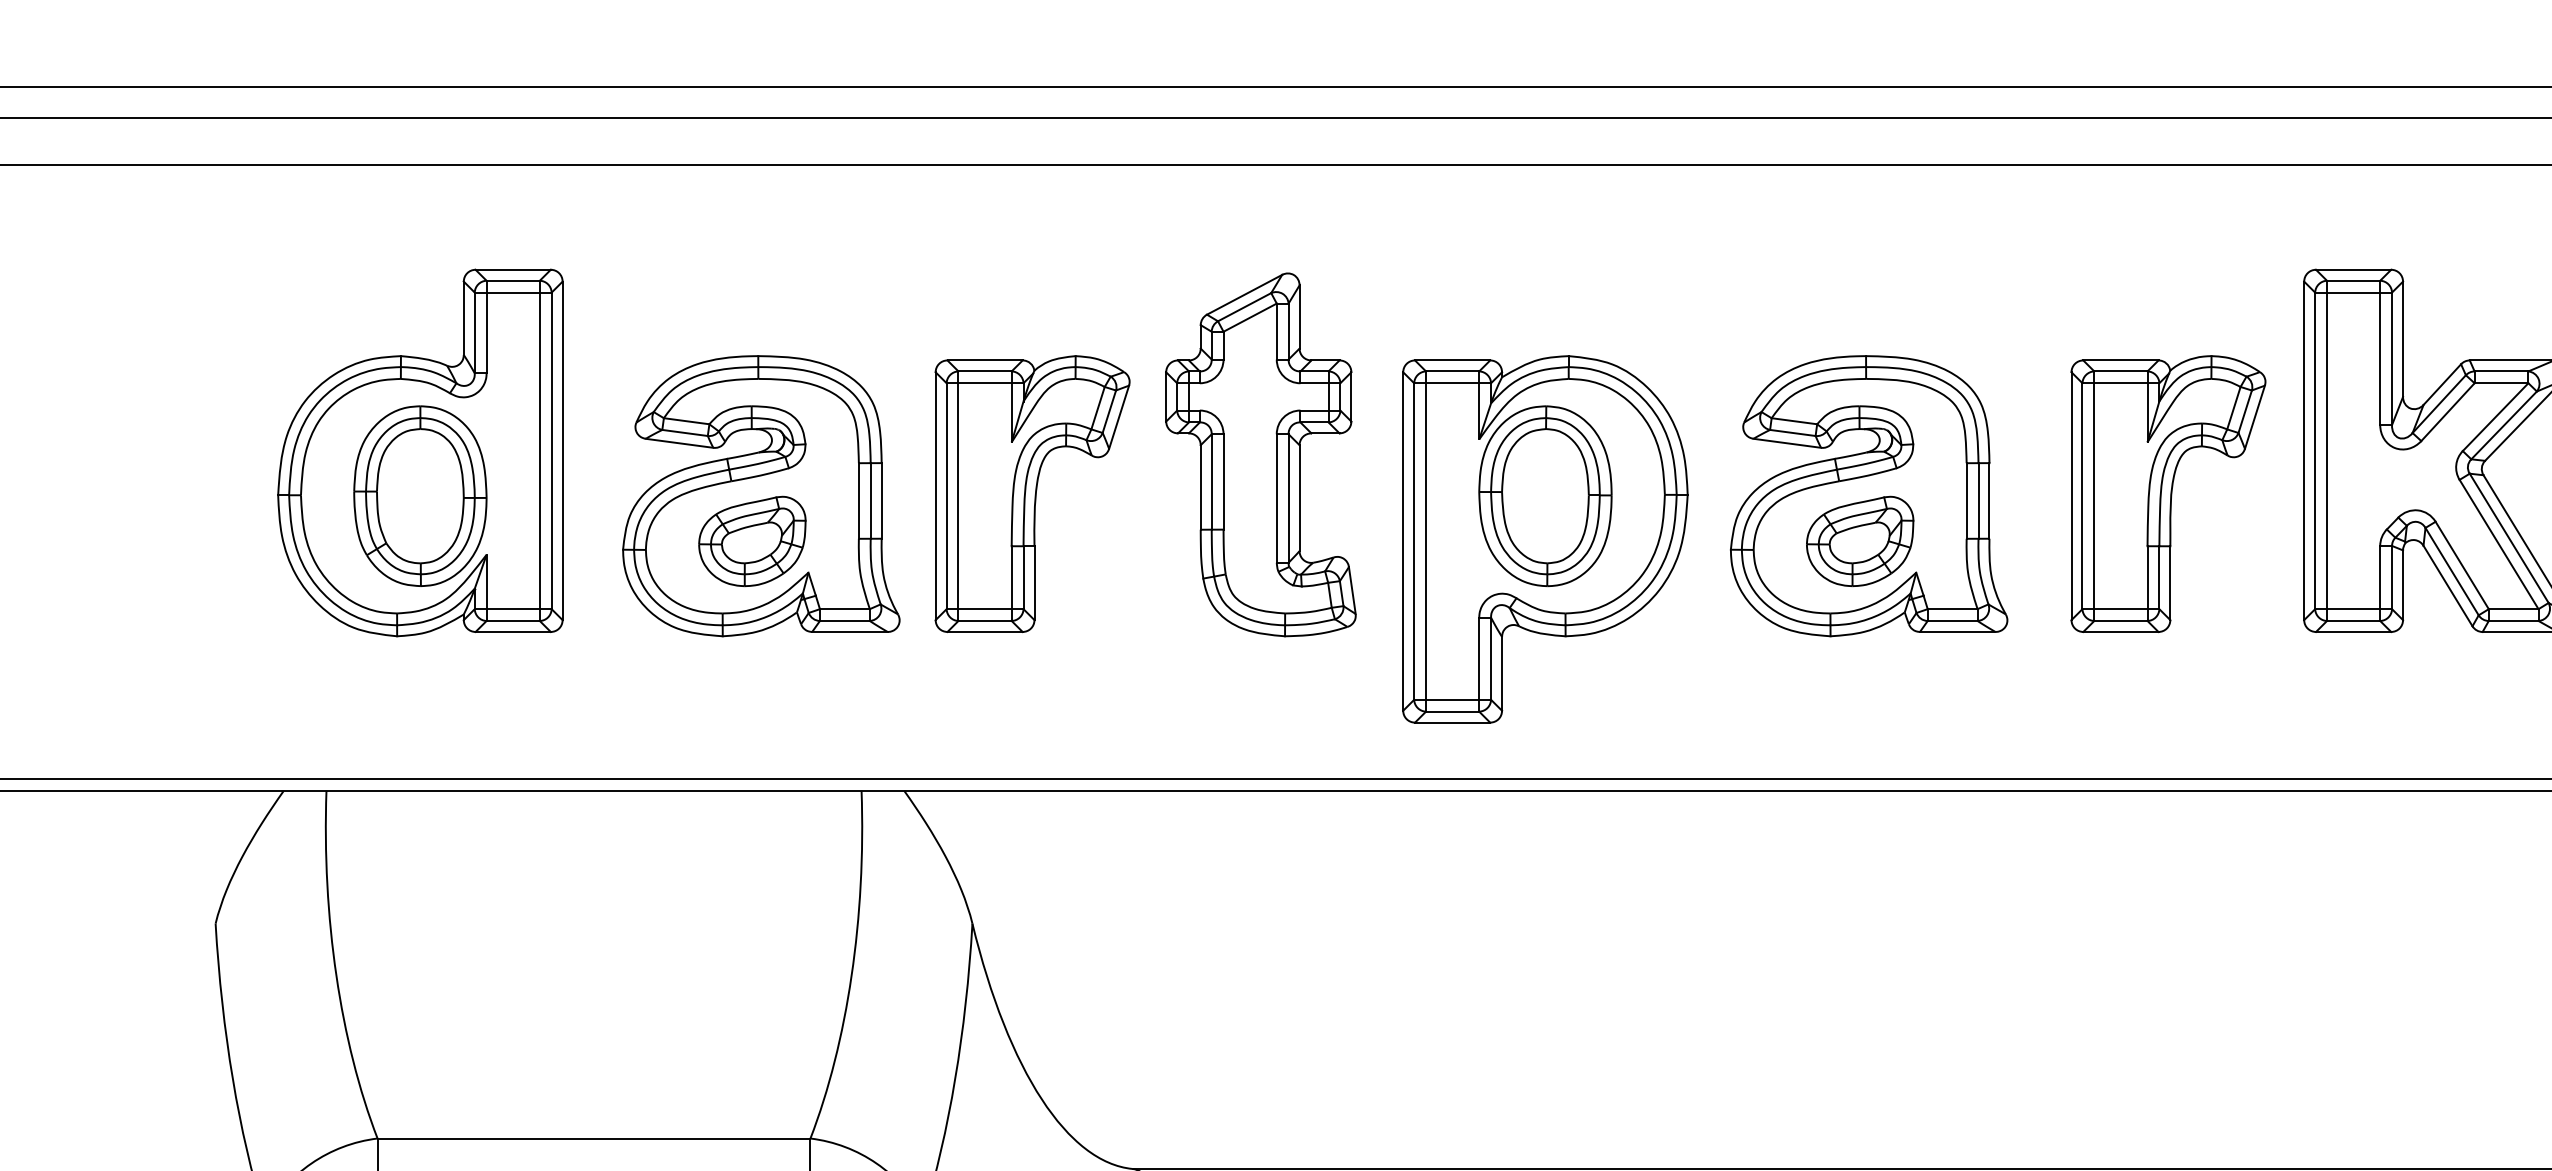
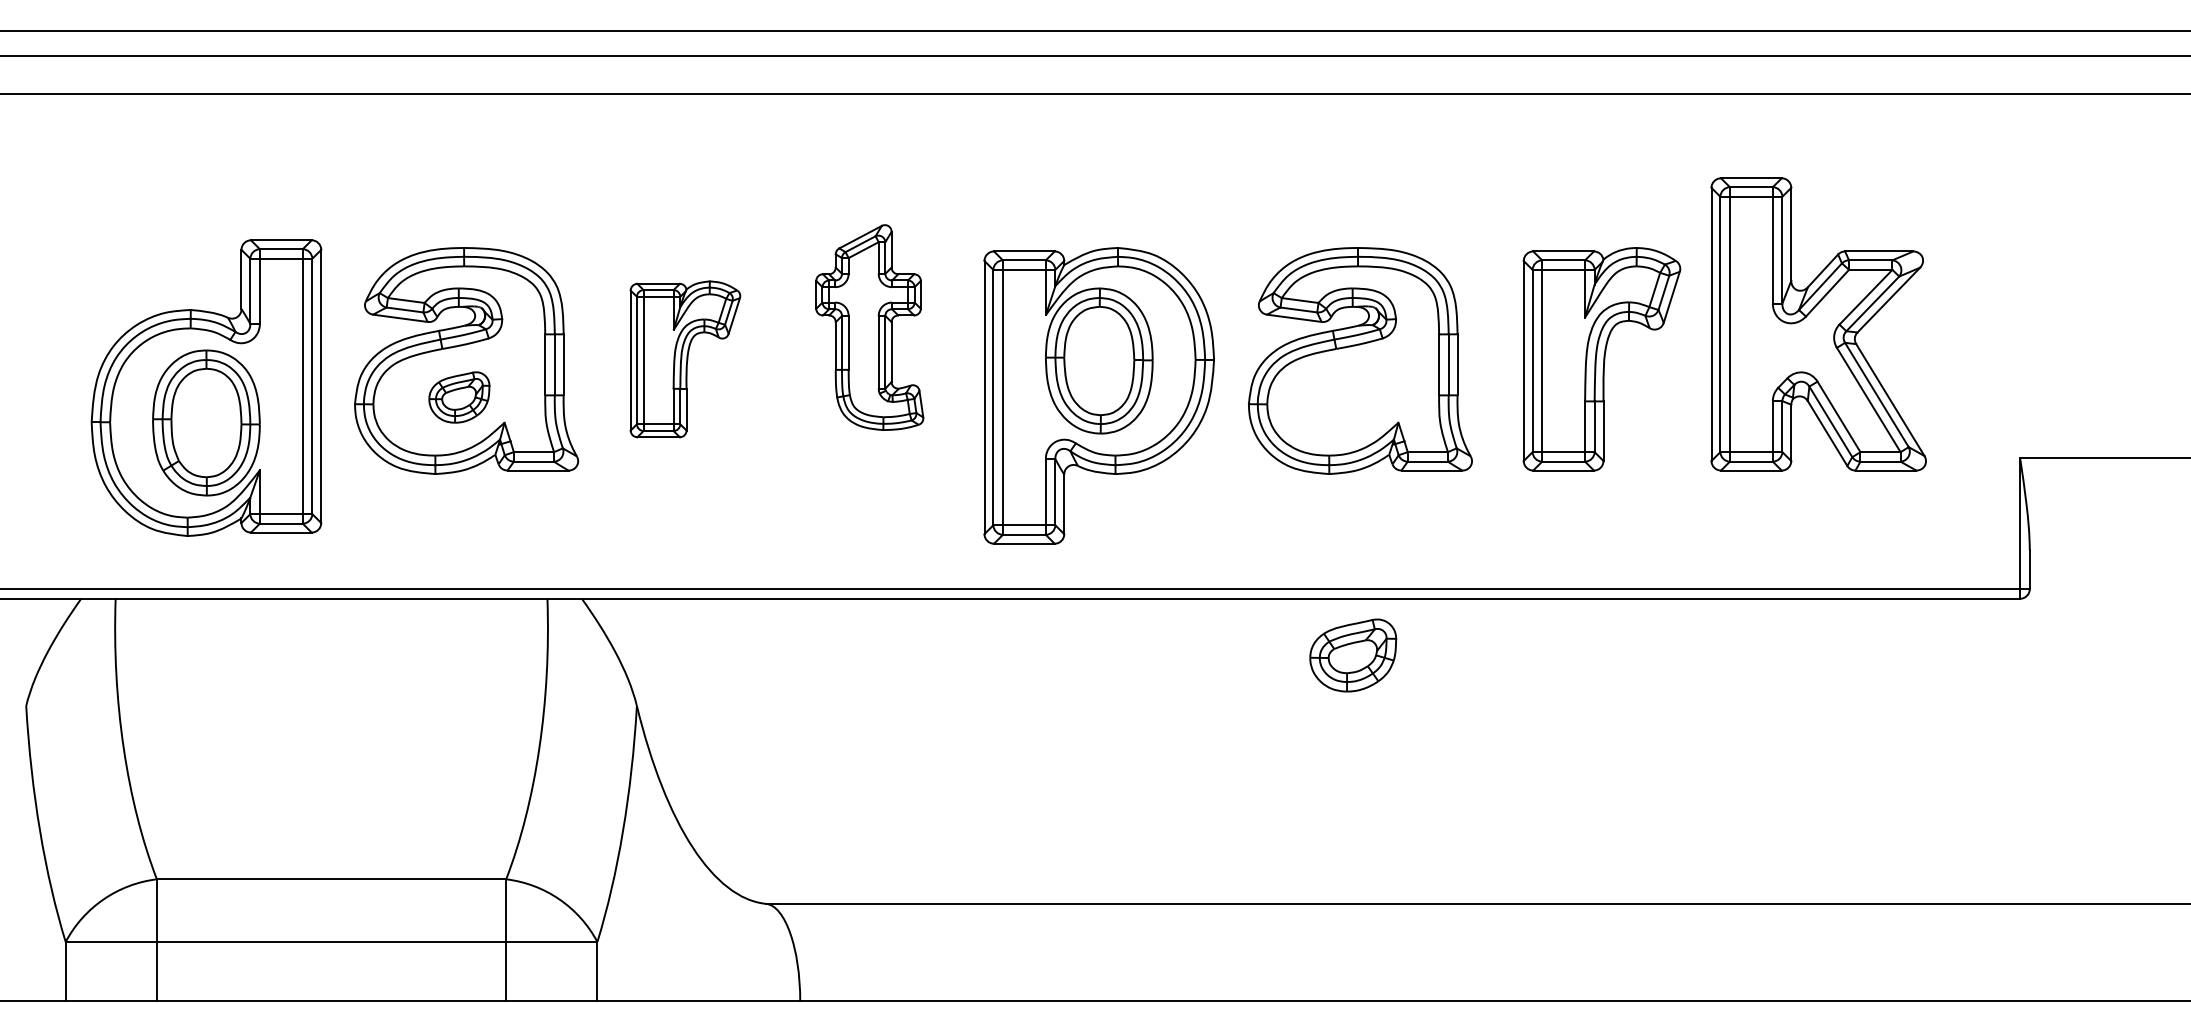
part: (420, 452) -> (206, 387), moved
part: (1260, 454) -> (869, 327), size x0.7
part: (1032, 494) -> (685, 359), size x0.7
part: (752, 541) -> (459, 397), size x0.7
part: (1860, 541) -> (1353, 655), moved

